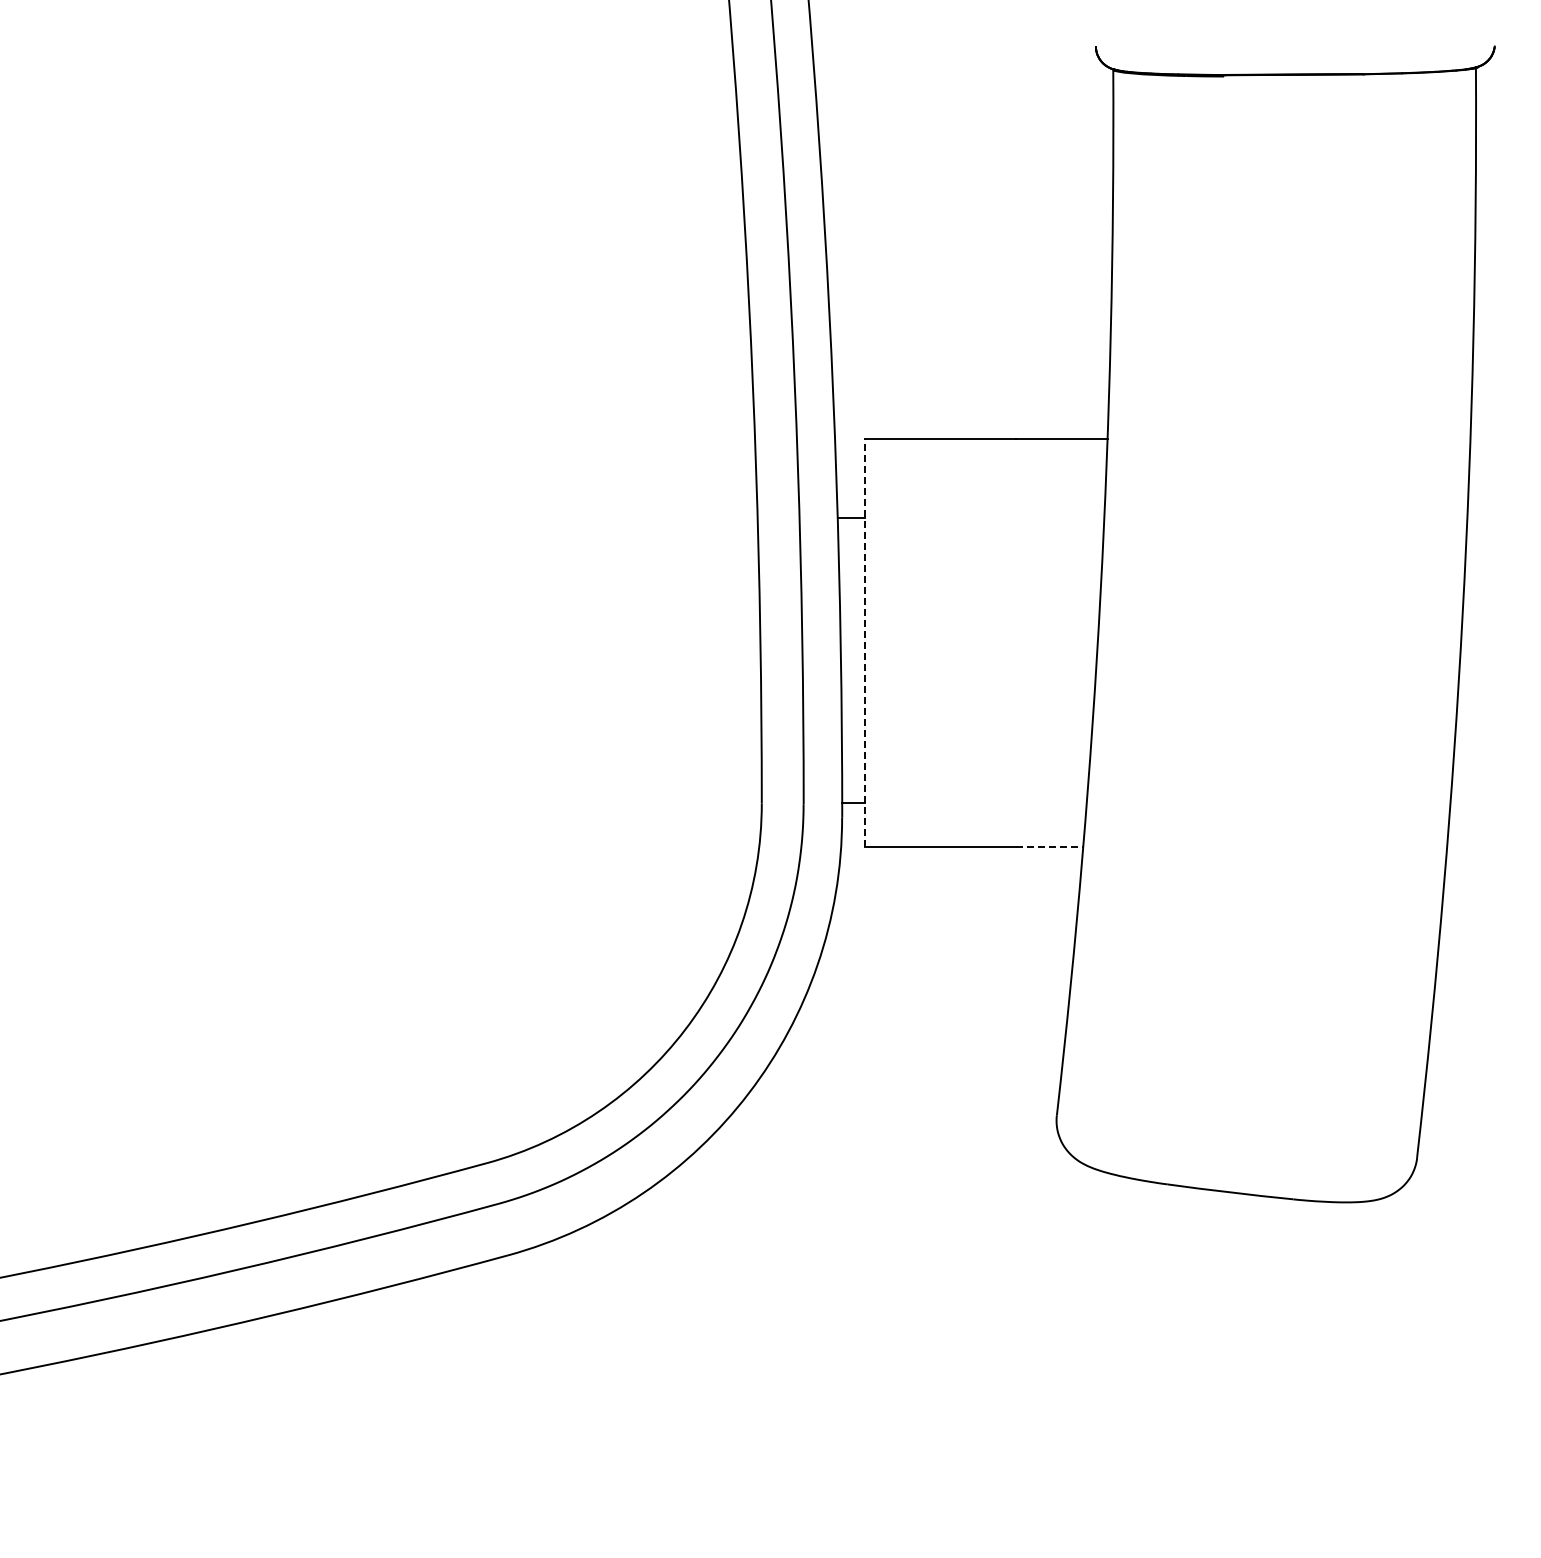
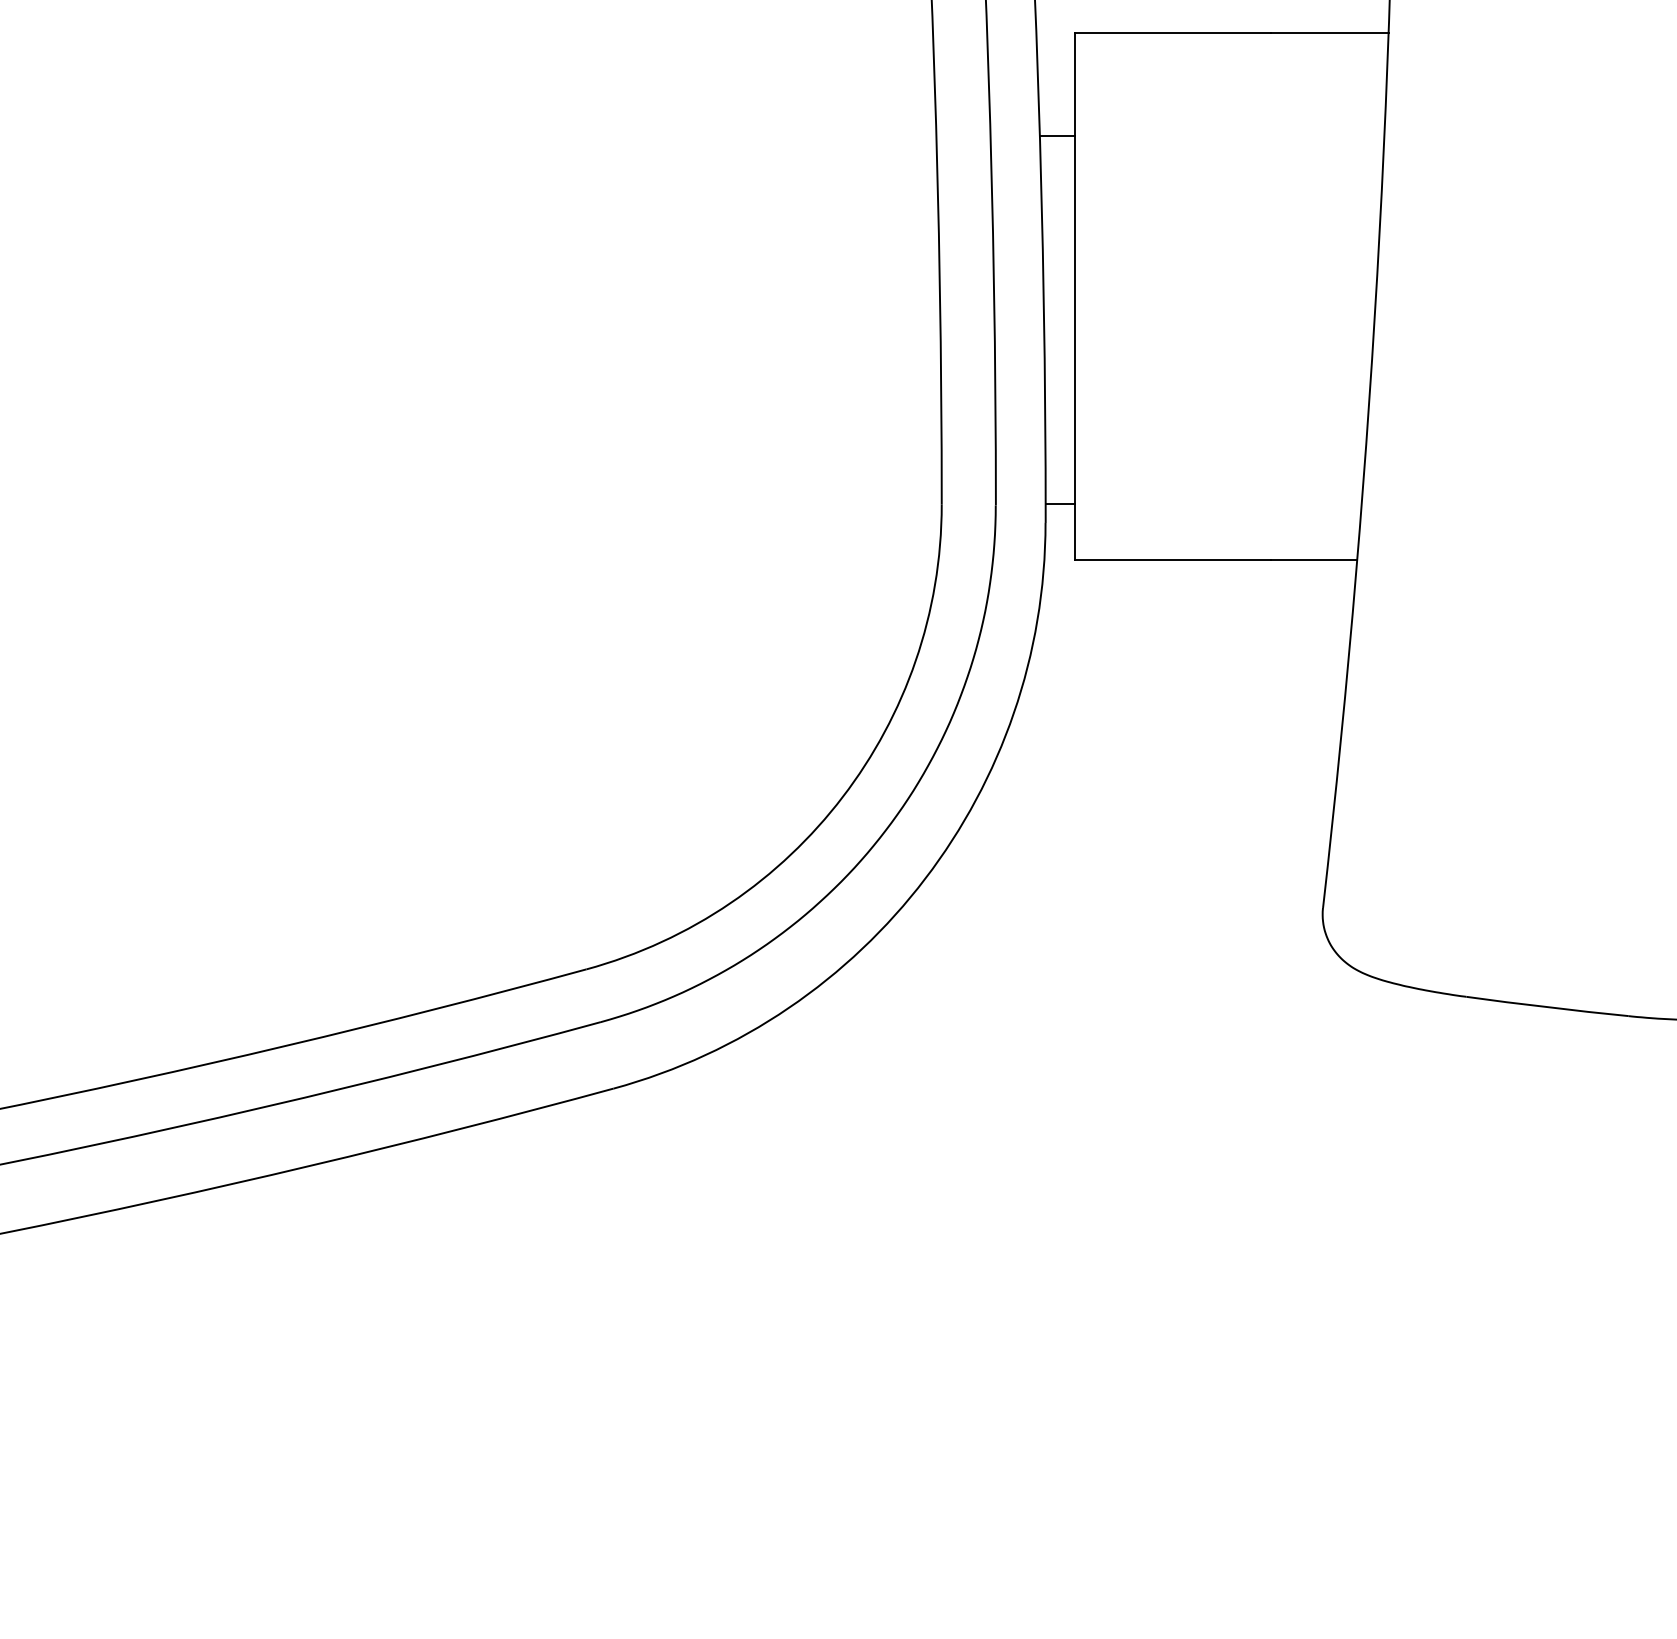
line: (864, 642) -> (1074, 296), dashed -> solid
line: (1049, 846) -> (1313, 560), dashed -> solid

